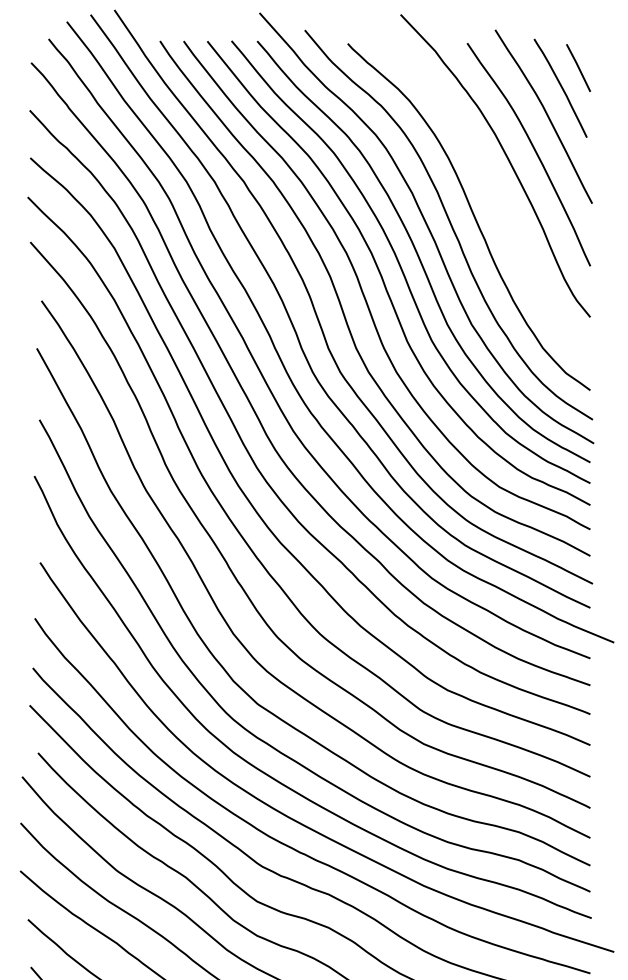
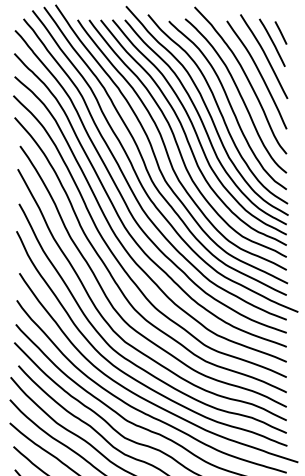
curve: (491, 192) -> (238, 93), added

